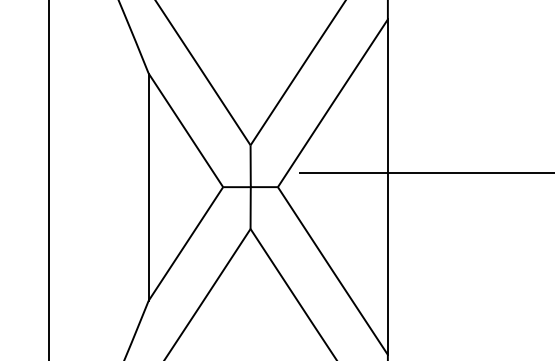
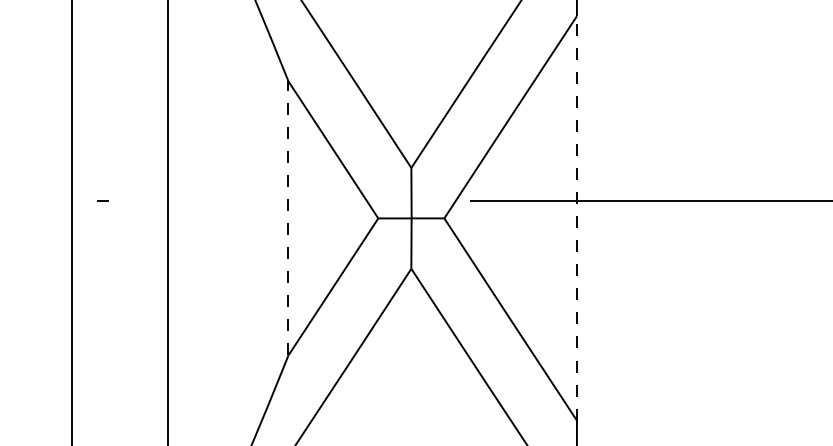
line: (148, 186) -> (288, 217), solid -> dashed
line: (387, 186) -> (576, 217), solid -> dashed

